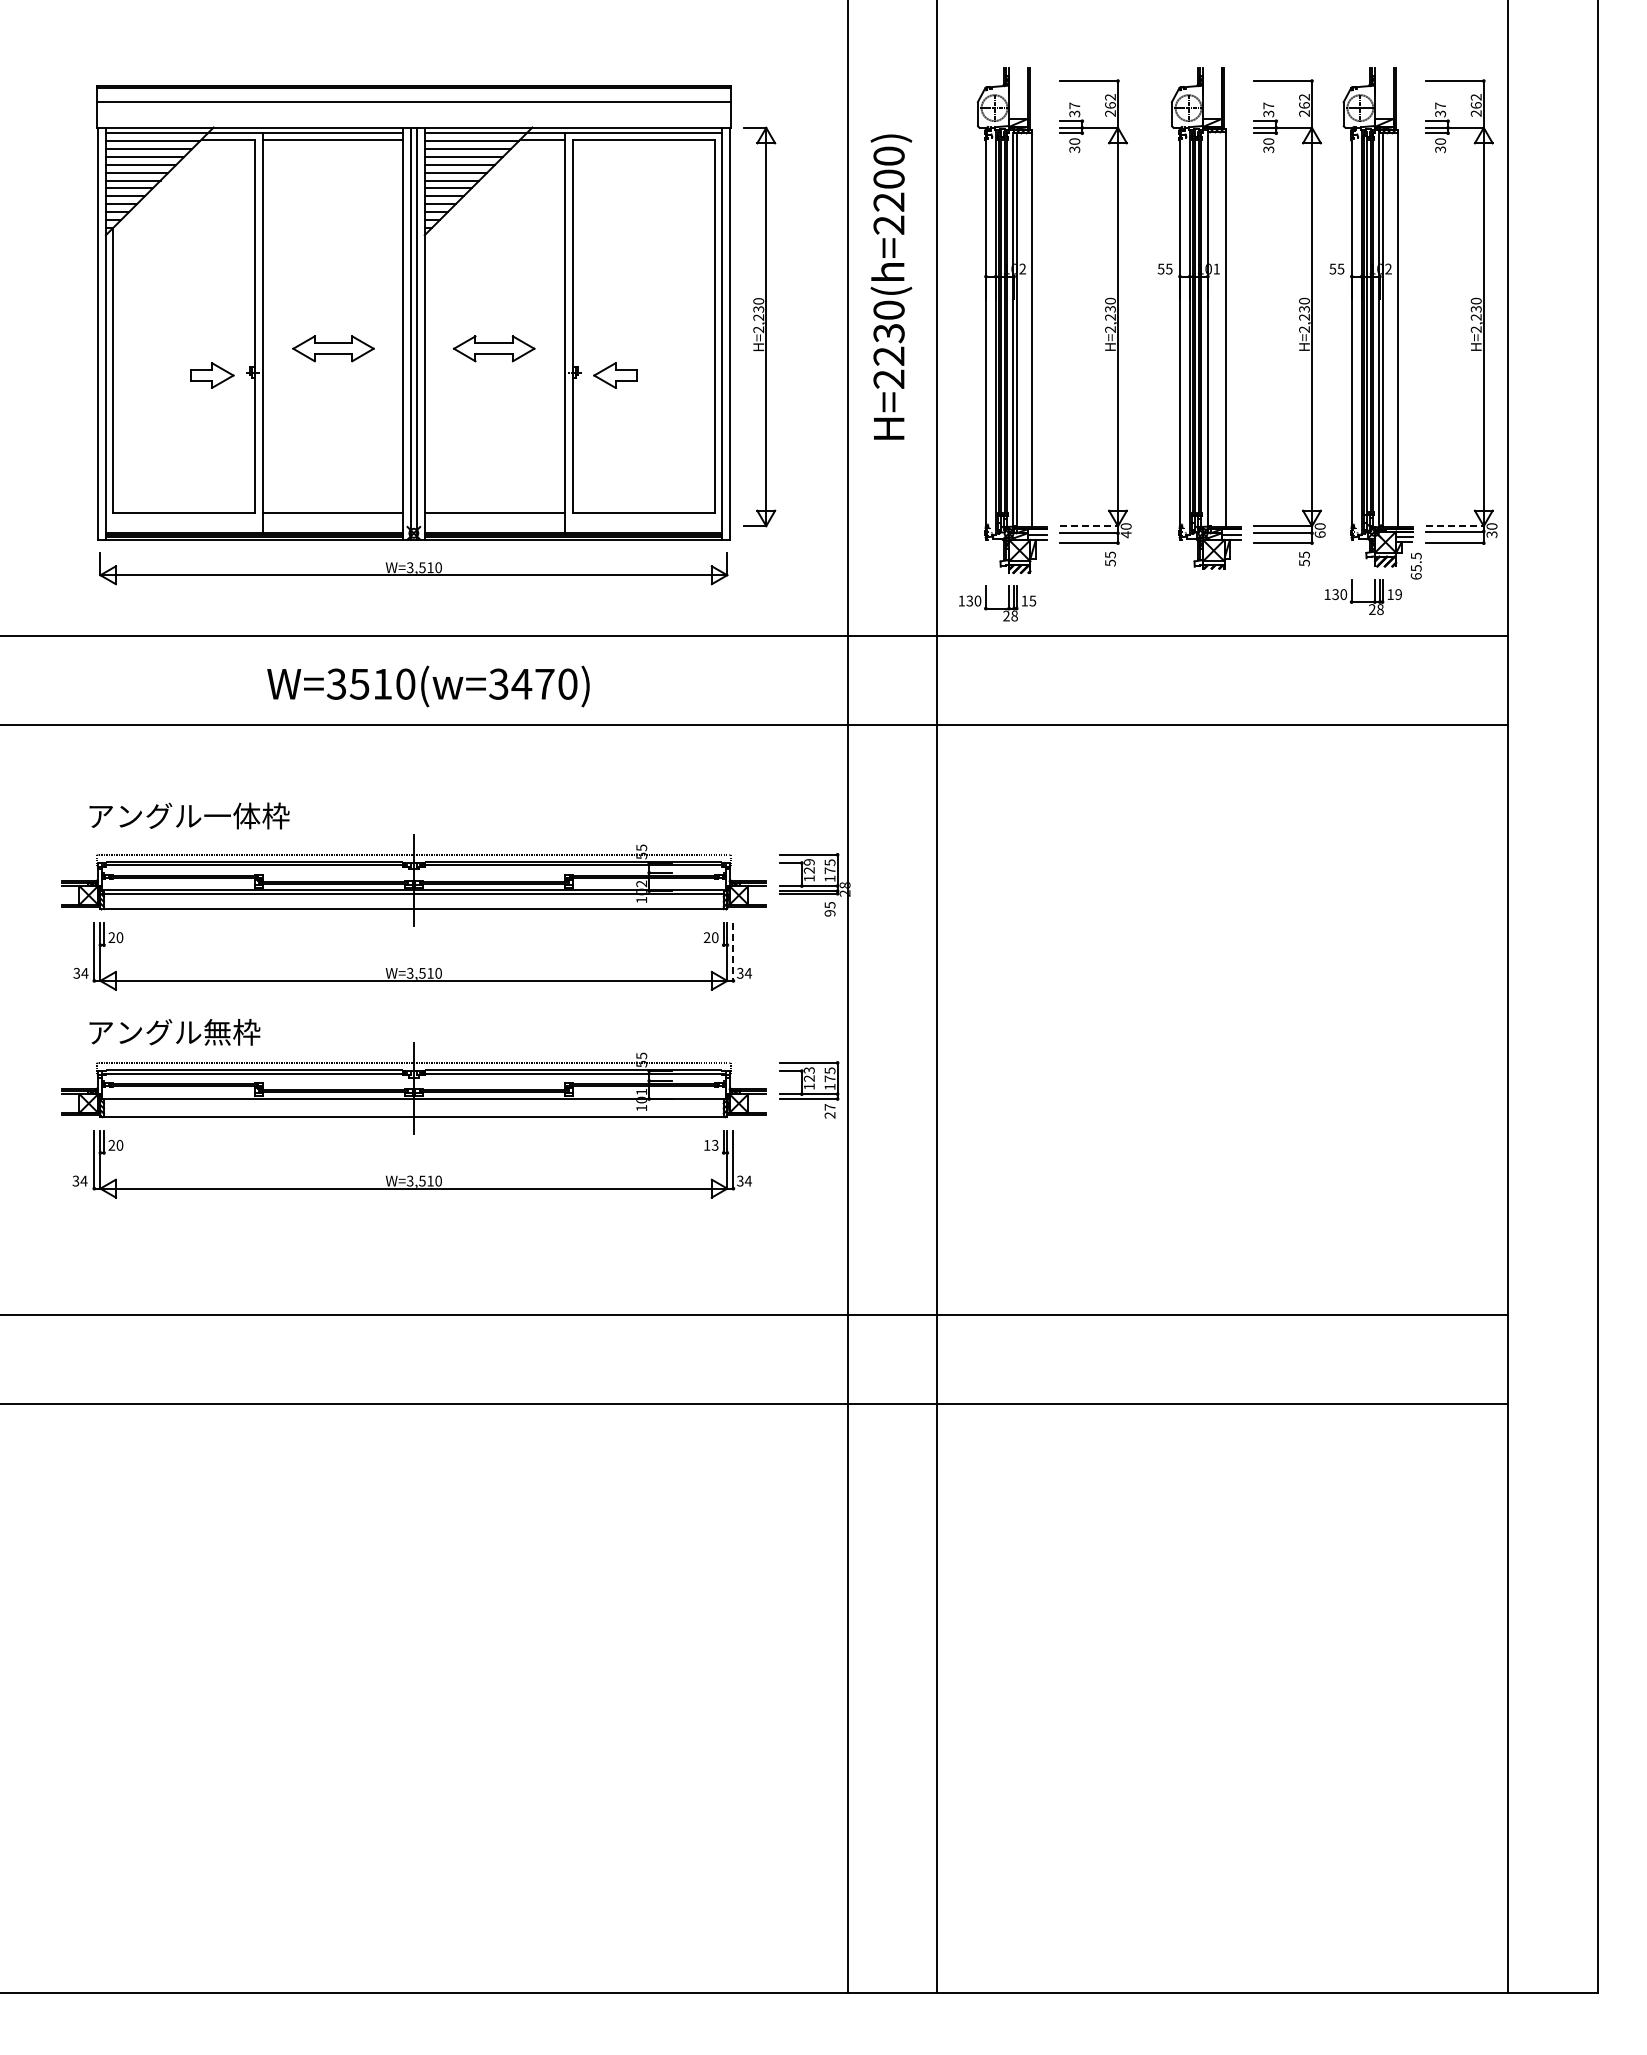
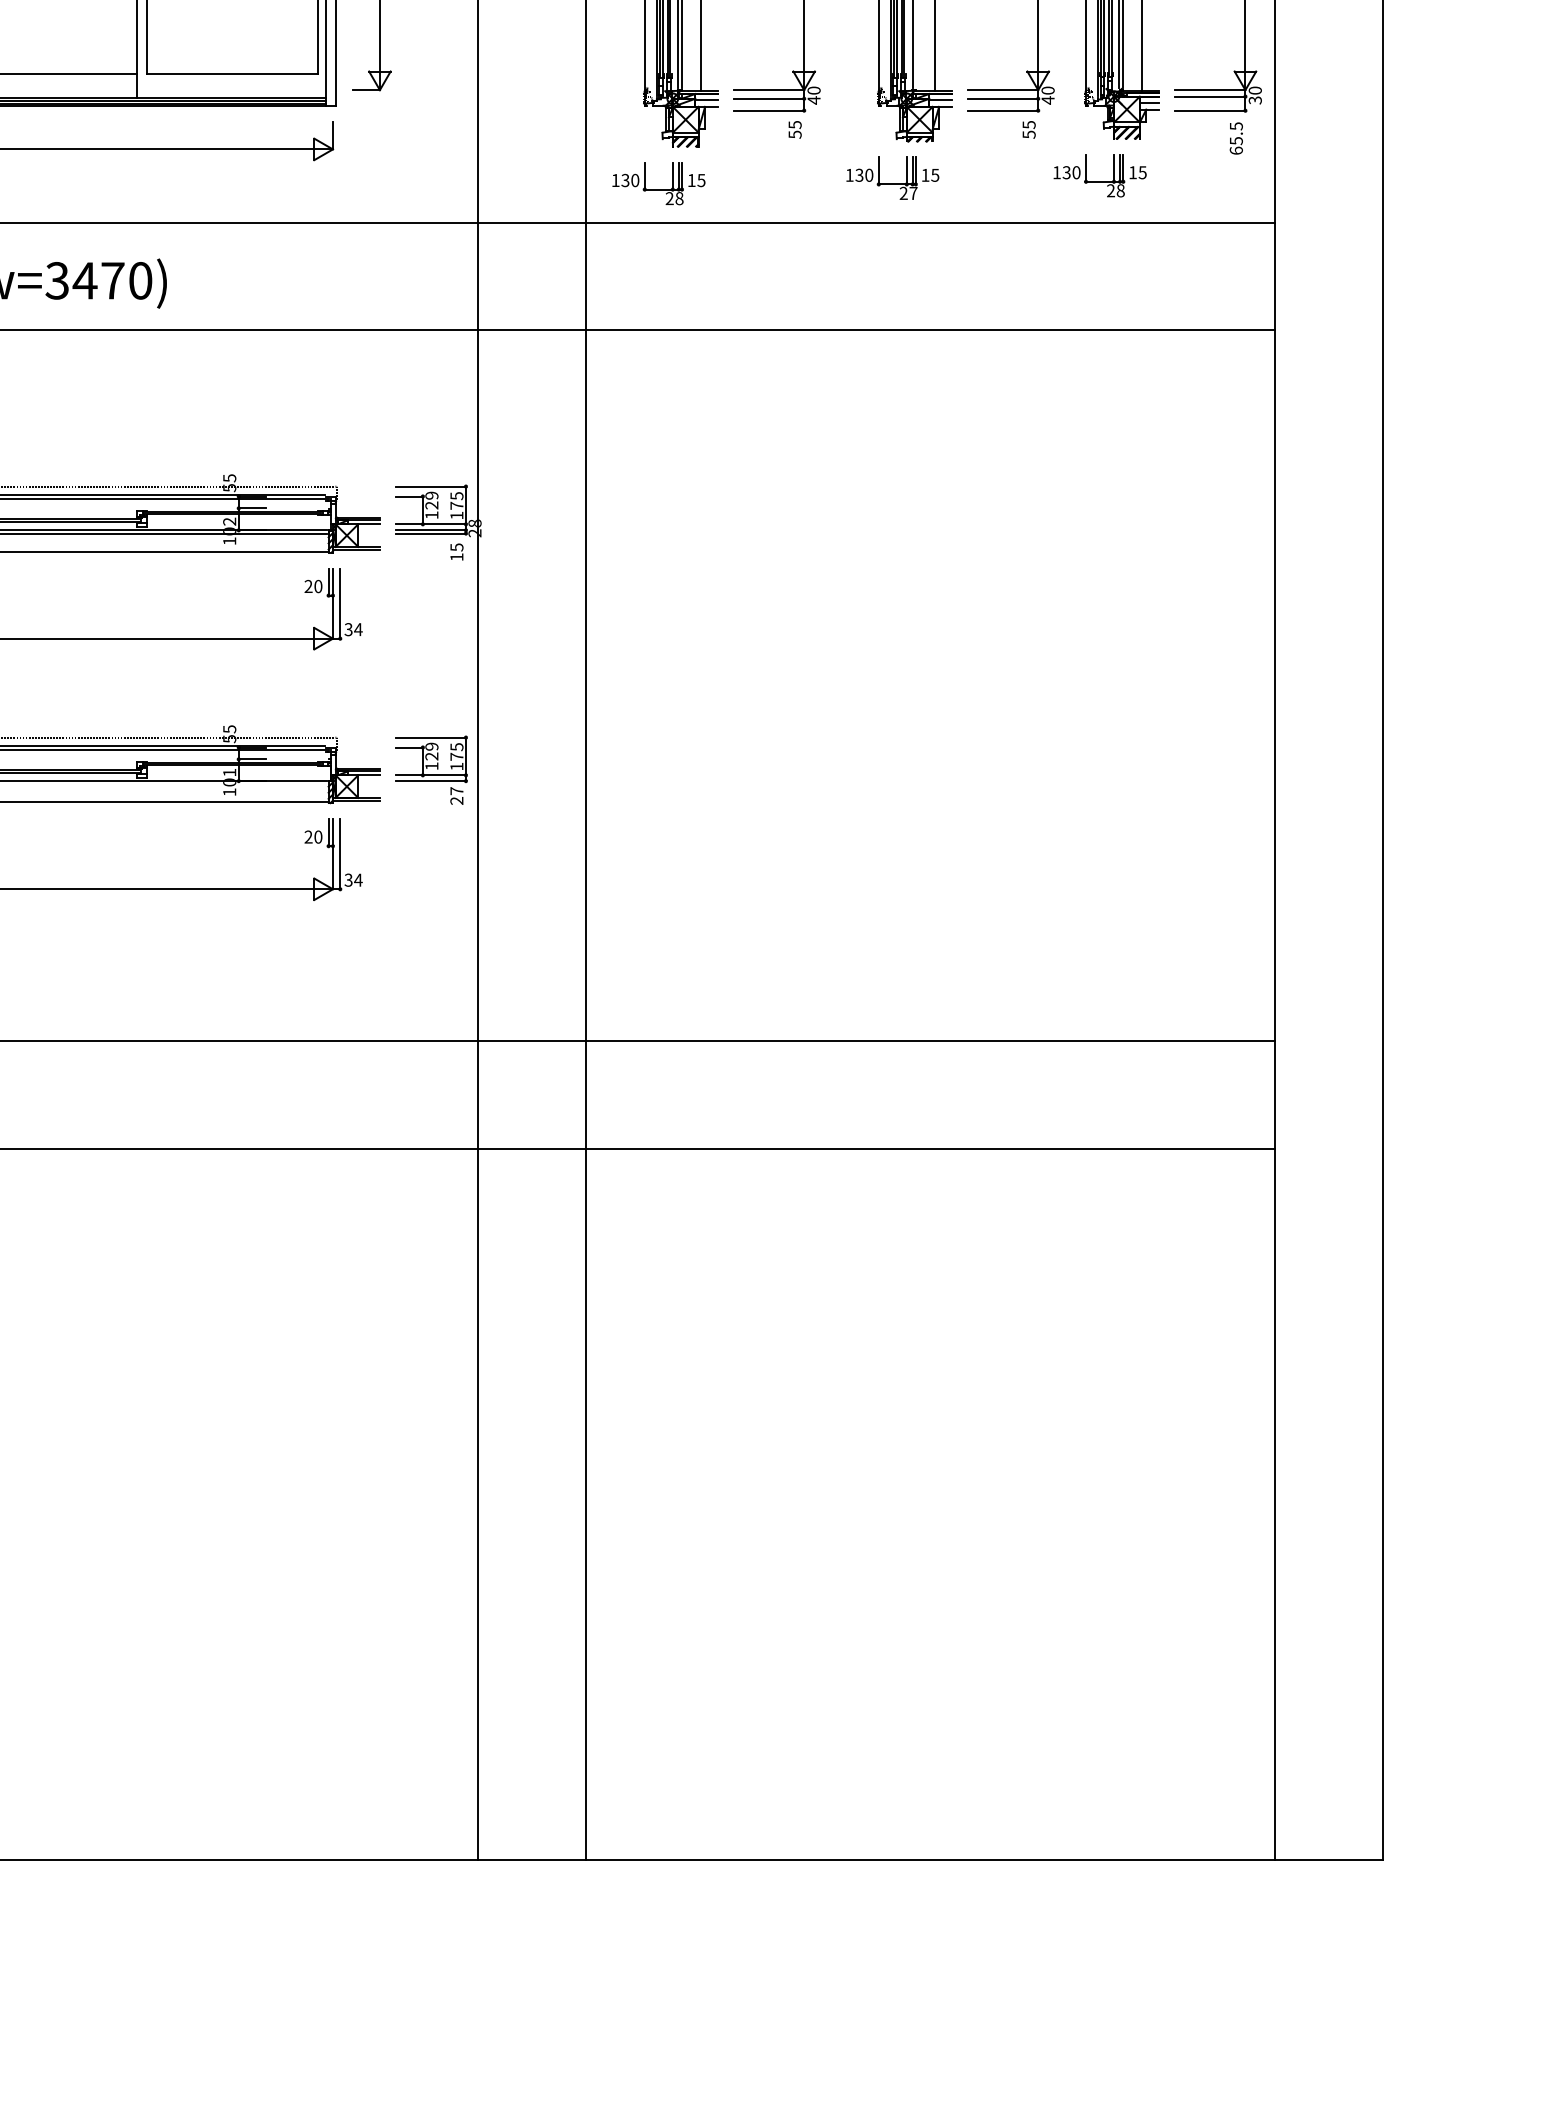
line: (1089, 526) -> (769, 90), dashed -> solid
line: (1455, 526) -> (1211, 90), dashed -> solid
text: (1319, 534) -> (1047, 100), 60 -> 40
text: (1415, 565) -> (1235, 137), moved
text: (1398, 594) -> (1142, 172), 19 -> 15
part: (1191, 599) -> (892, 178), added
text: (829, 913) -> (456, 557), 95 -> 15
line: (733, 952) -> (340, 604), dashed -> solid
text: (809, 1070) -> (432, 746), 123 -> 129
text: (710, 1145) -> (312, 837), 13 -> 20

